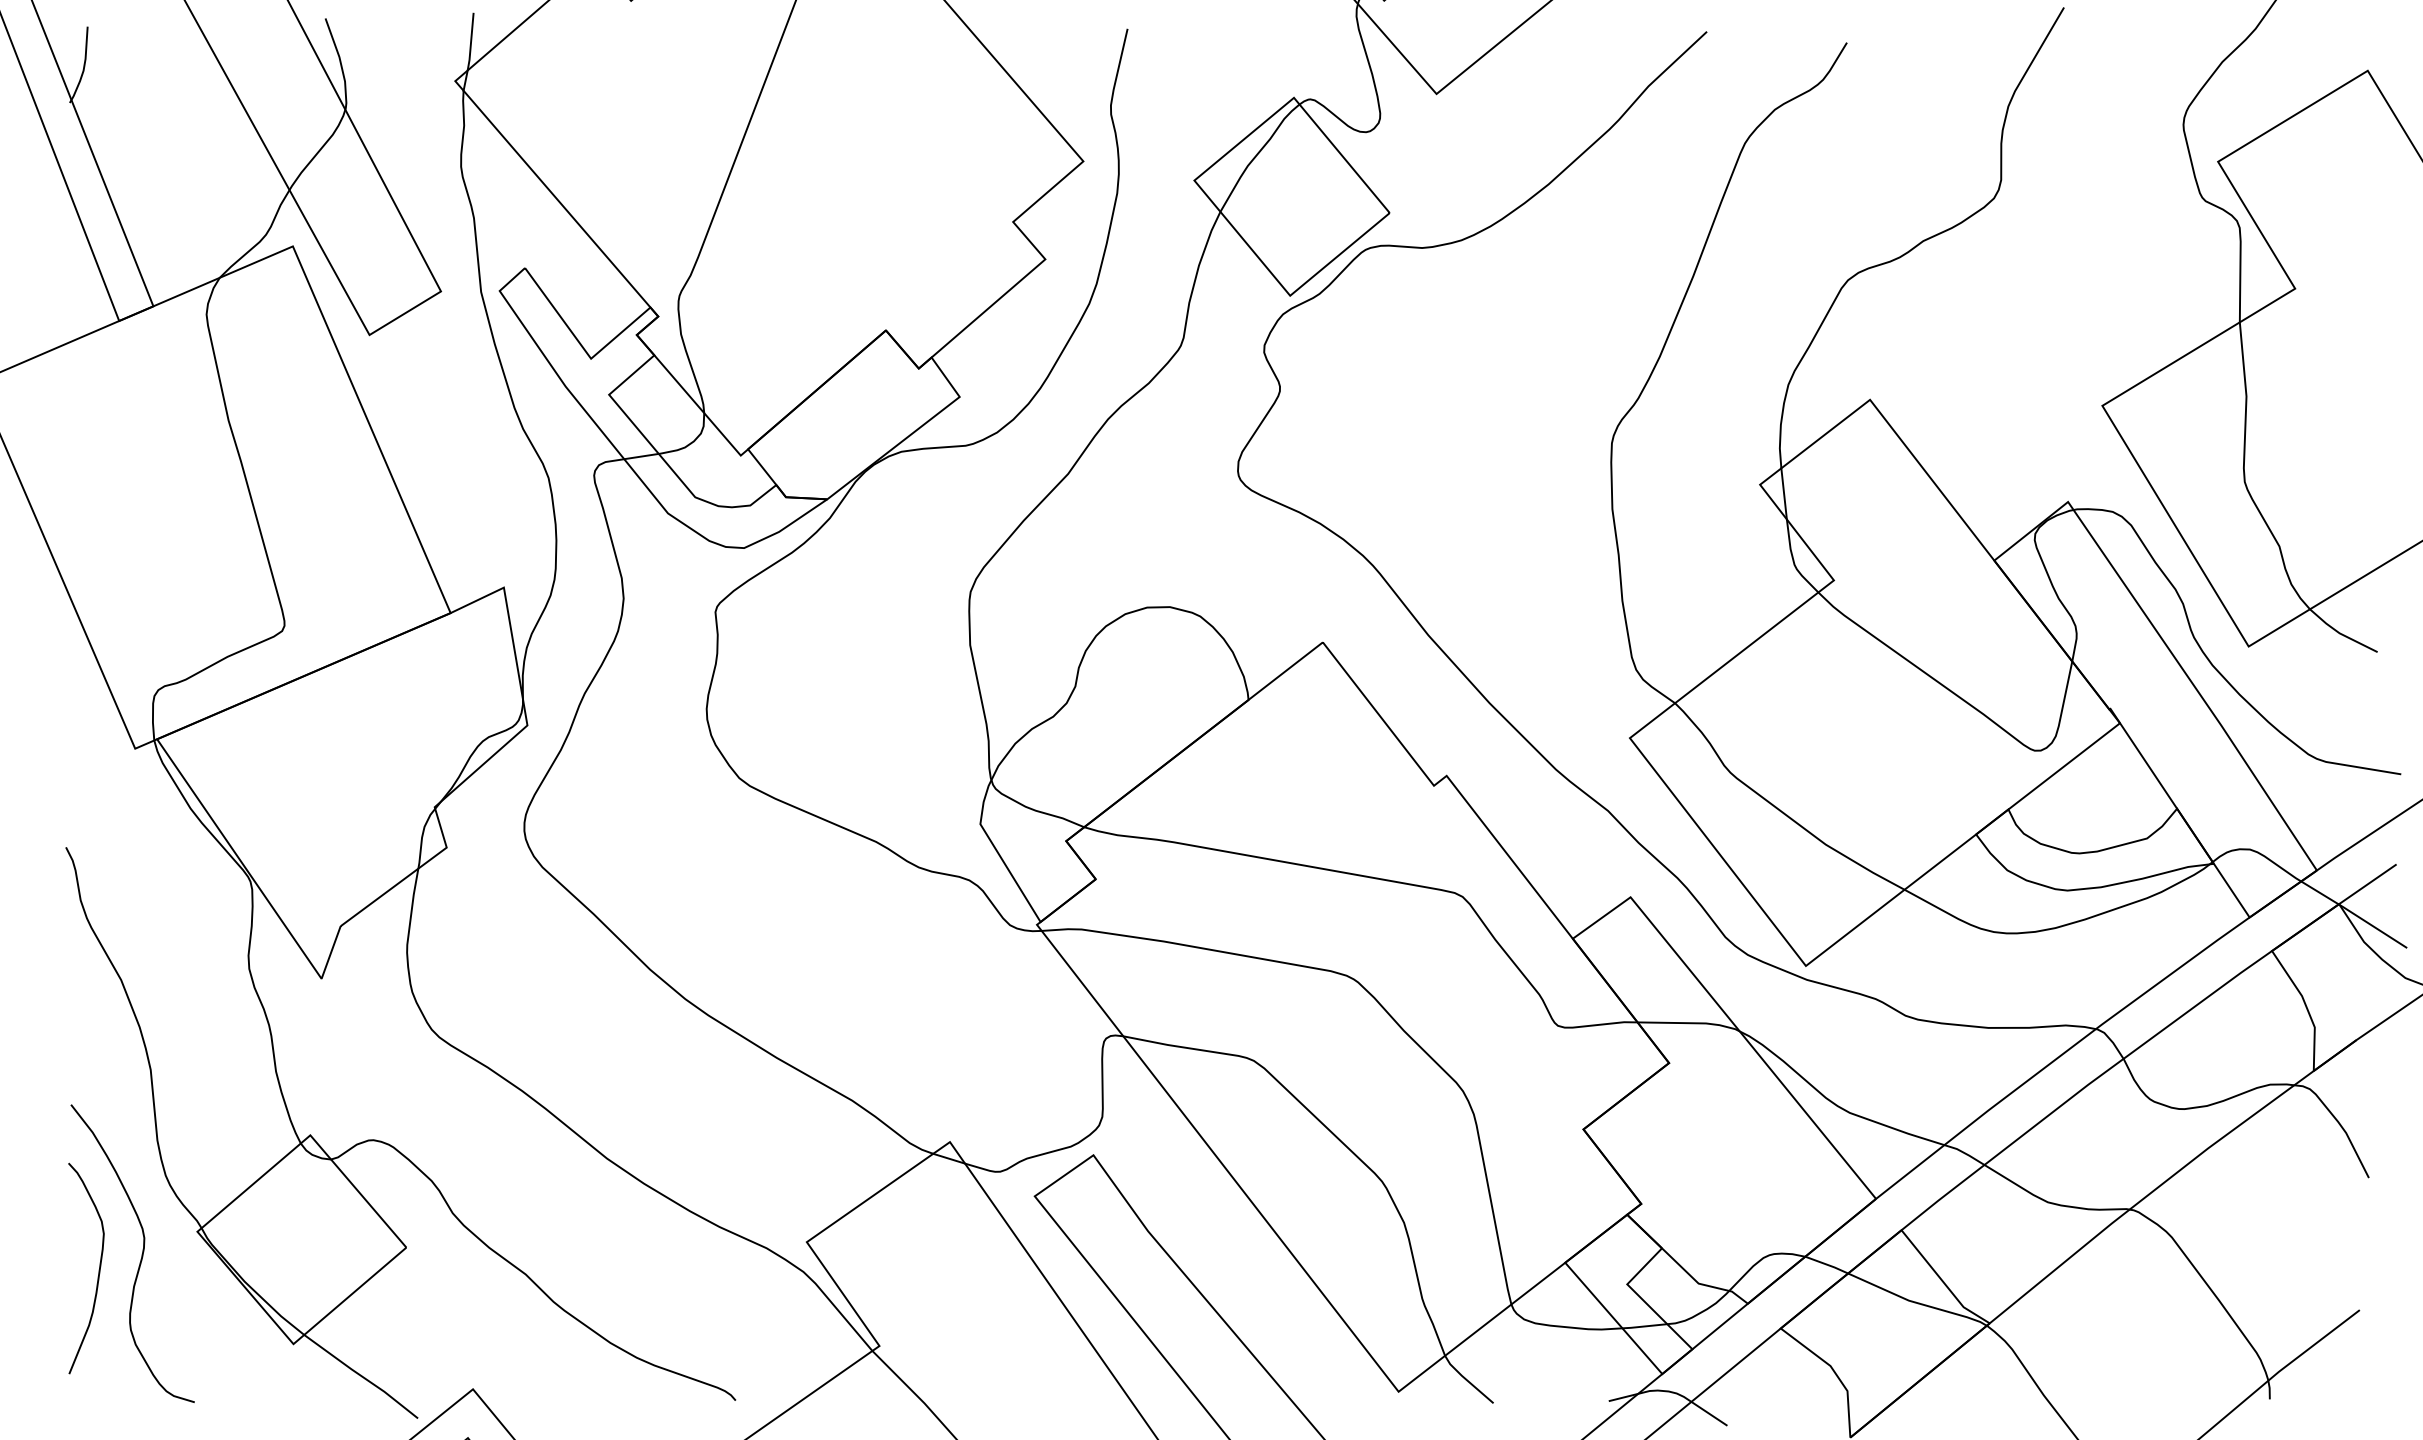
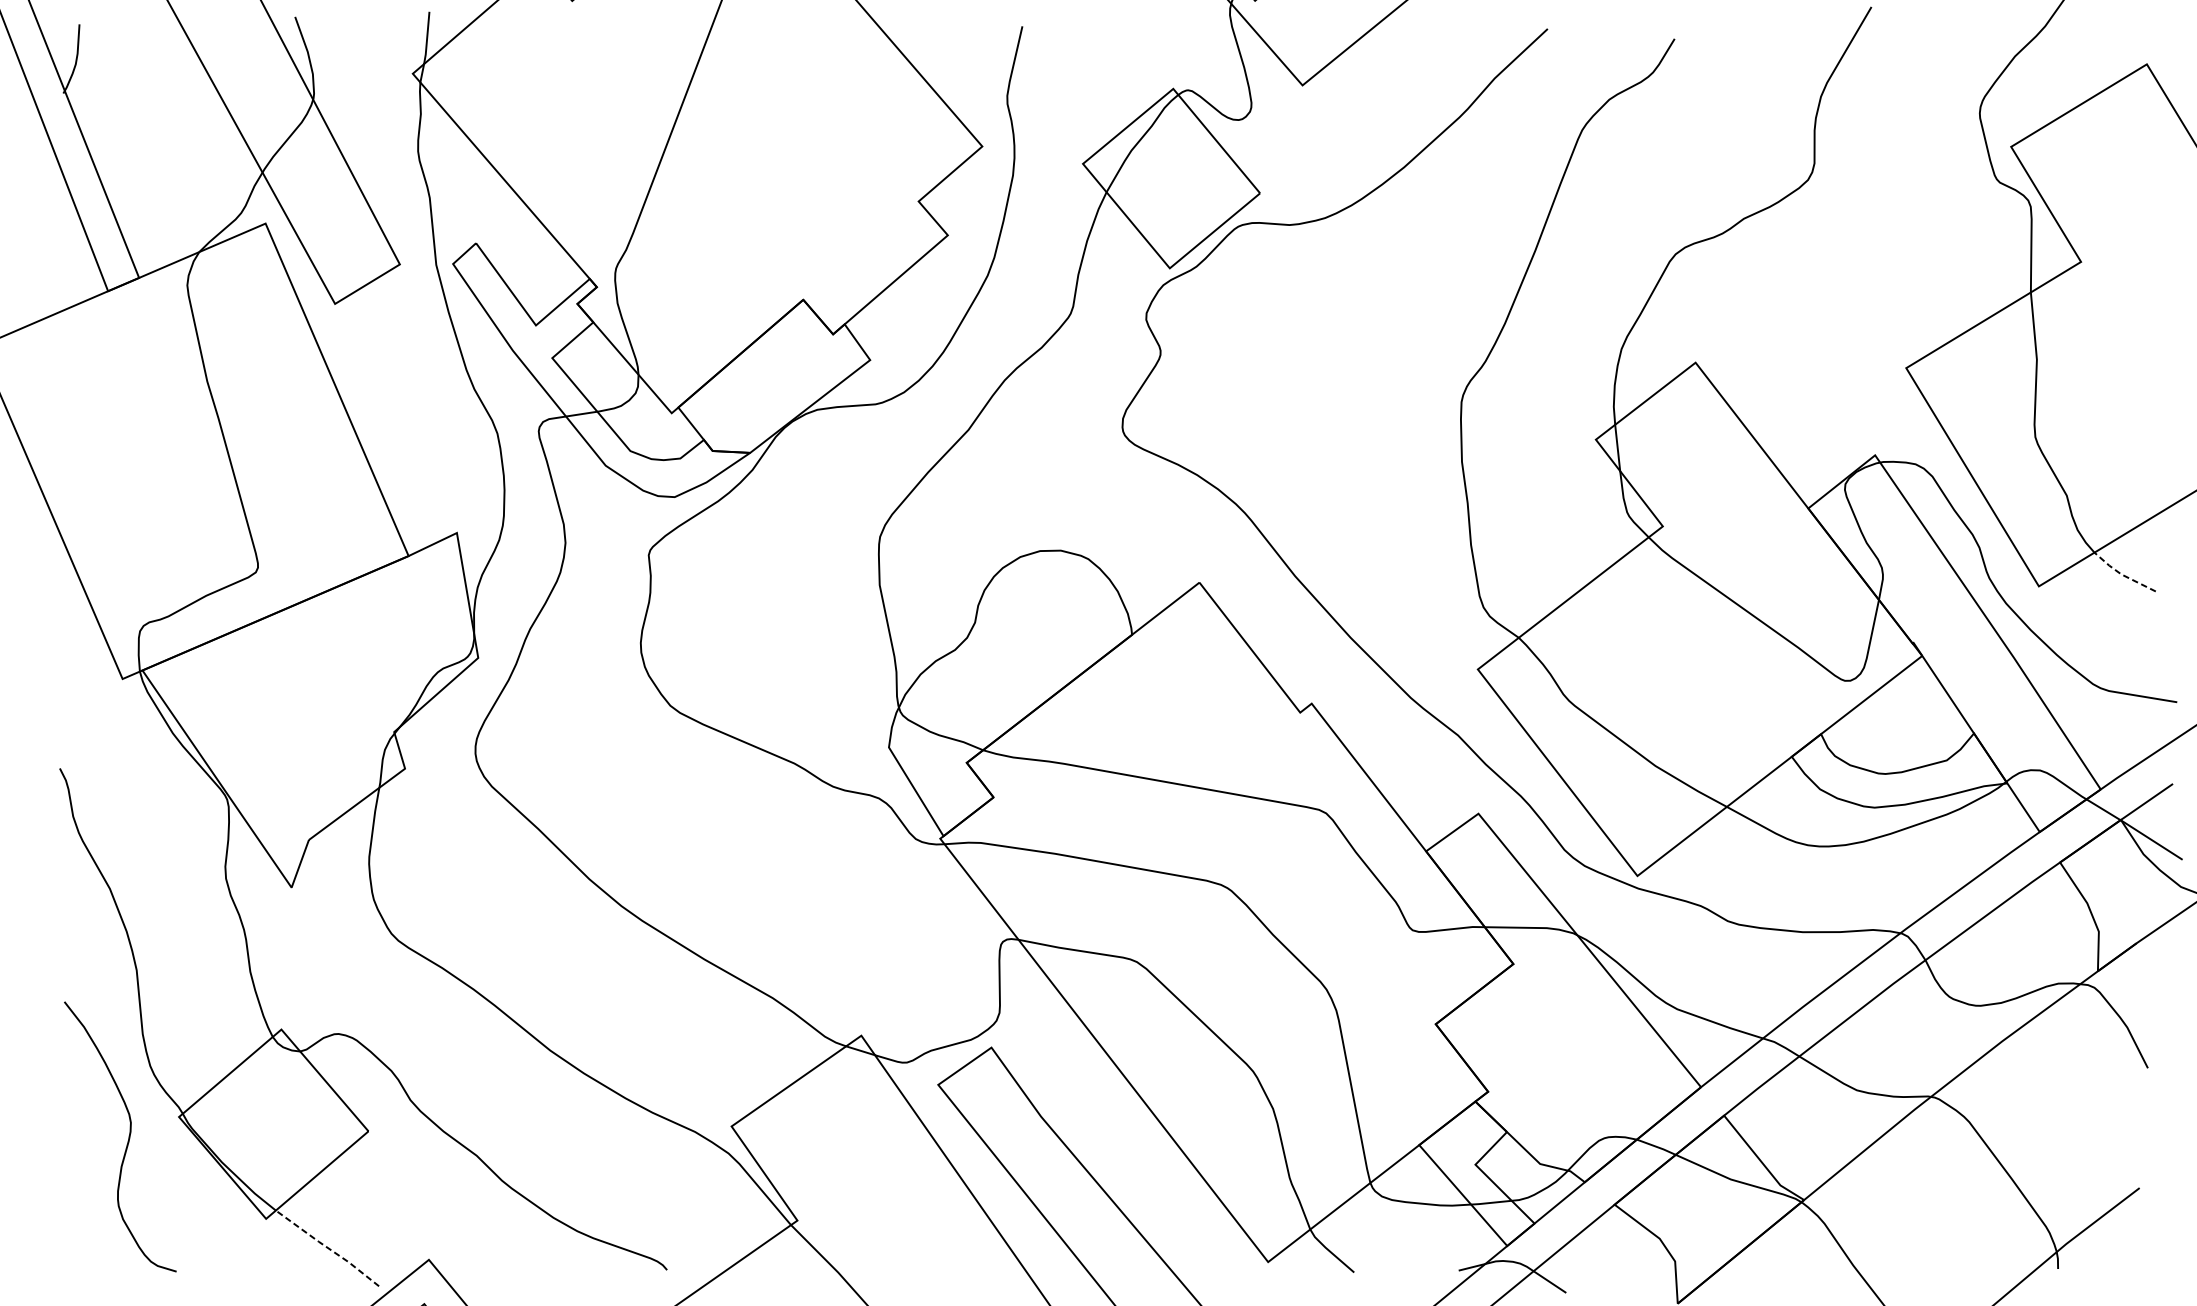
line: (2340, 633) -> (2122, 574), solid -> dashed
curve: (98, 1269) -> (89, 1151), removed
line: (361, 1376) -> (327, 1248), solid -> dashed

